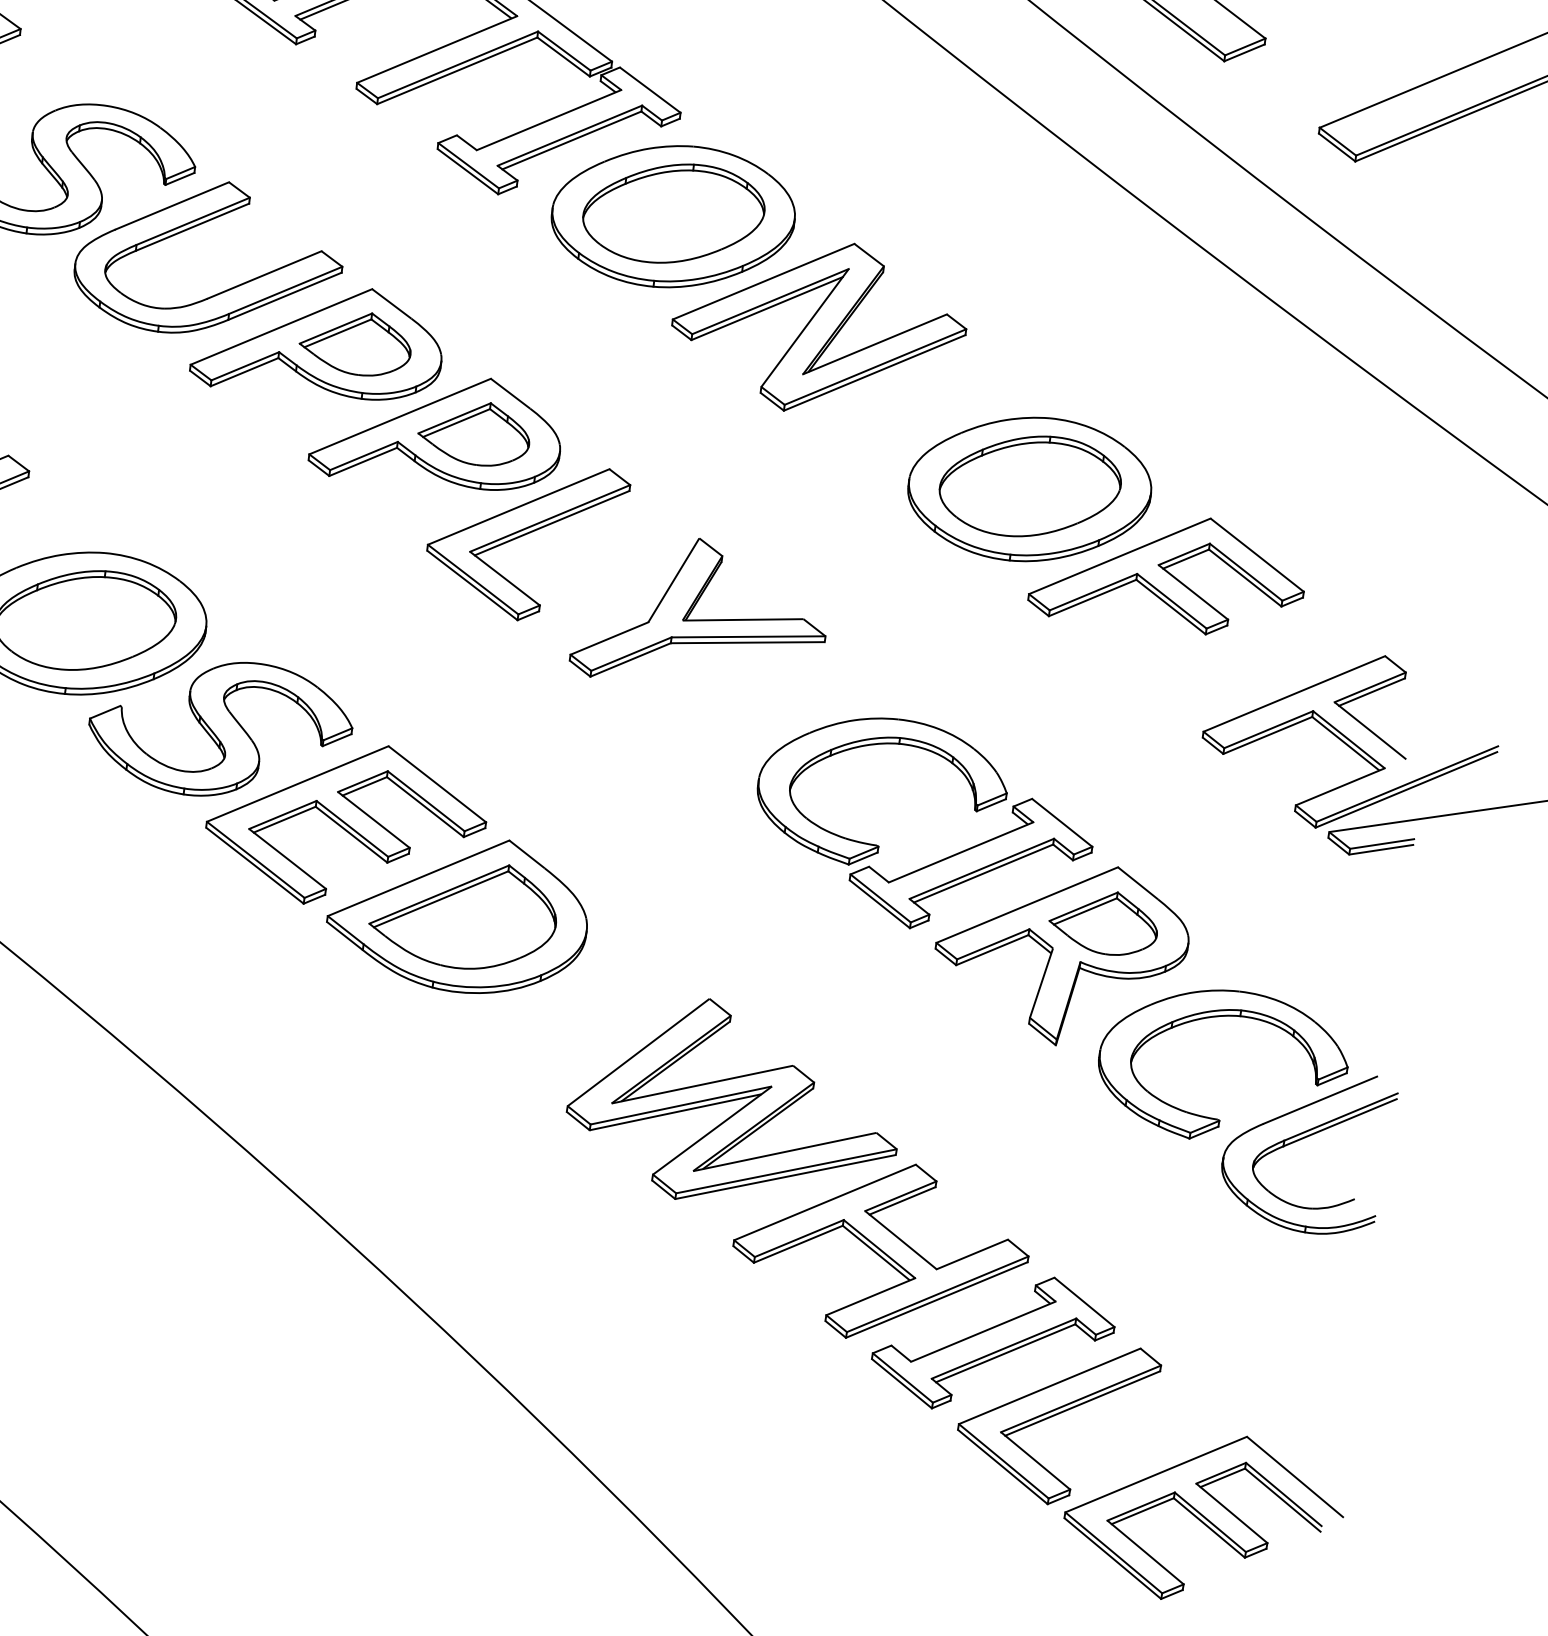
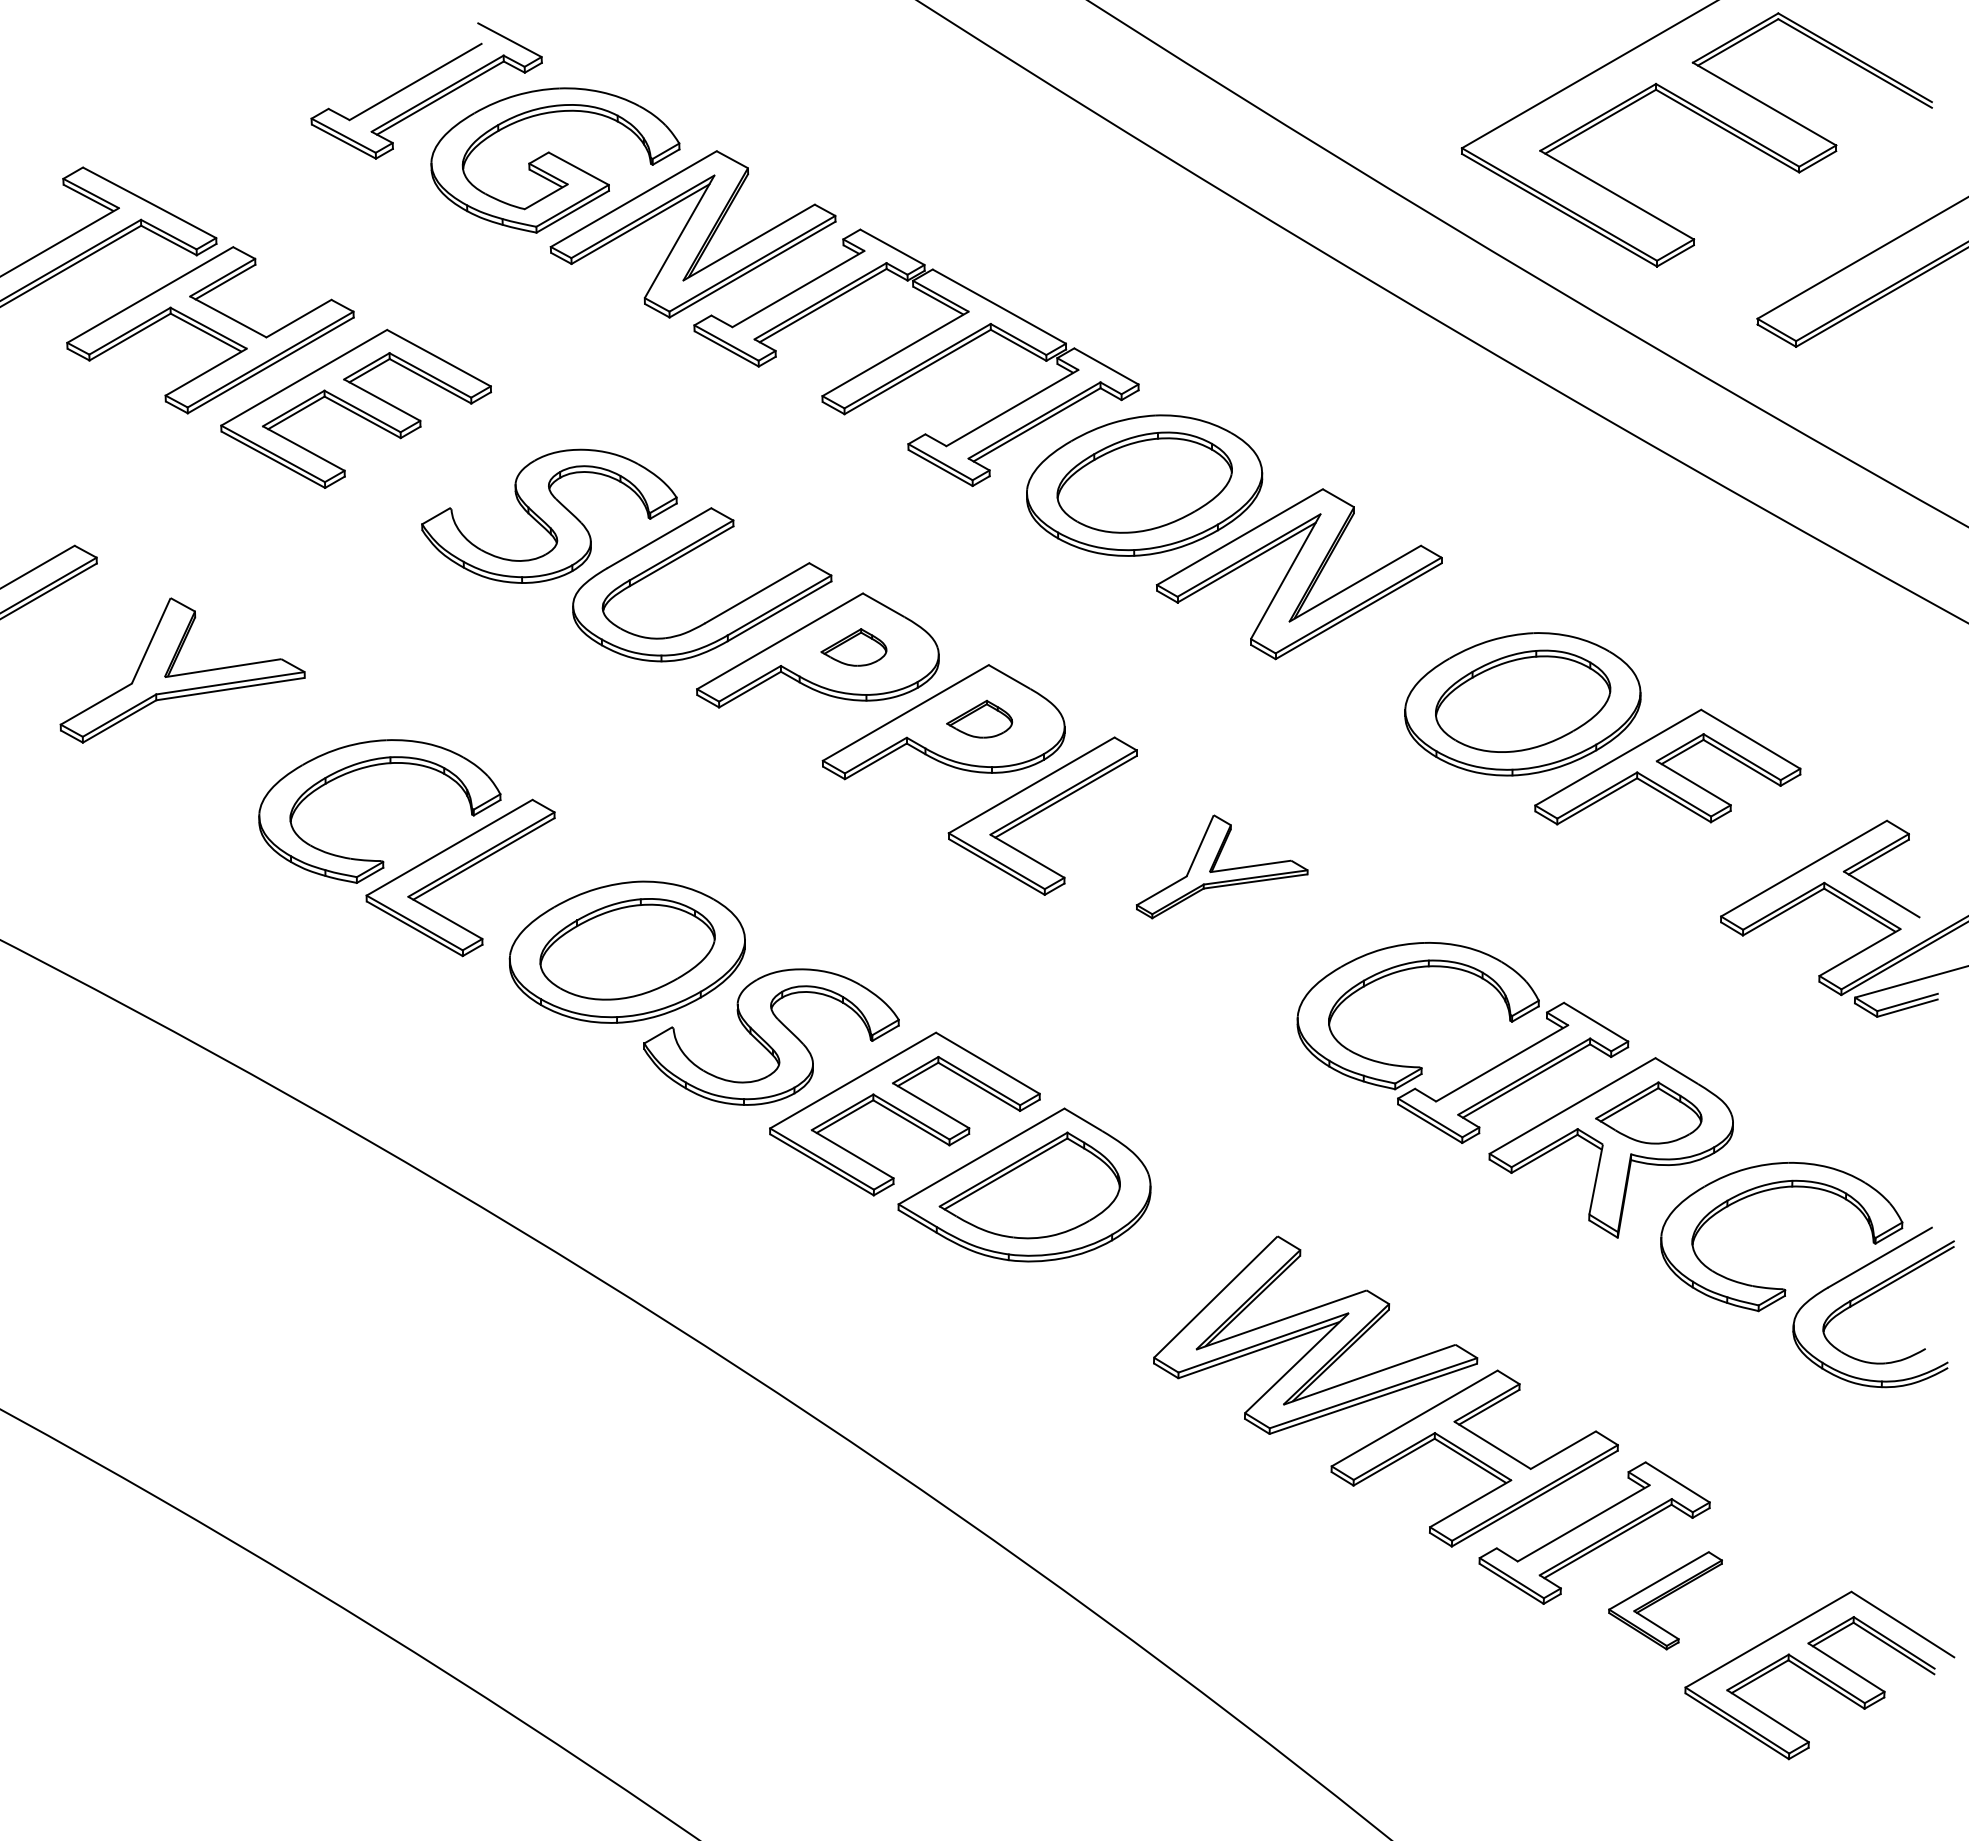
part: (355, 342) -> (853, 647), size x0.6
part: (474, 431) -> (979, 718), size x0.6
part: (702, 614) -> (1222, 866), size x0.7
part: (1056, 1421) -> (1665, 1600), size x0.6

